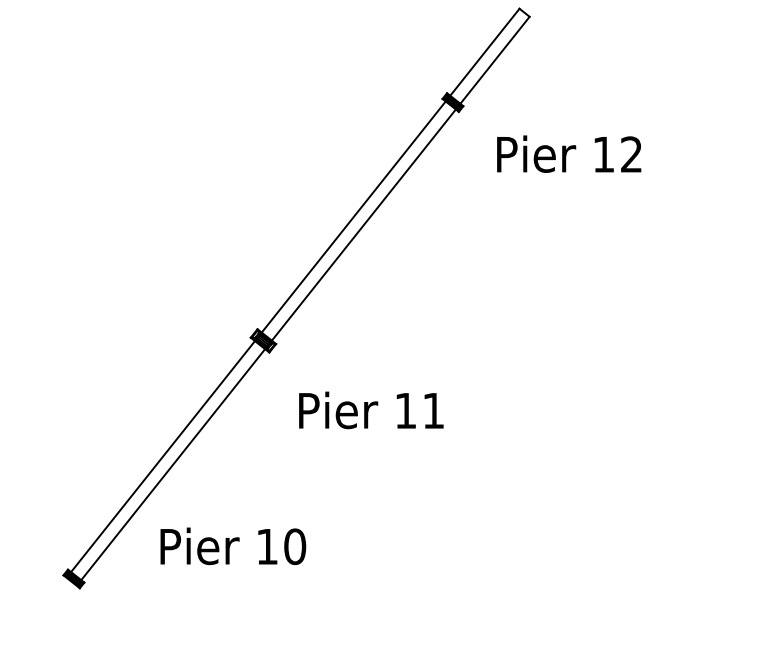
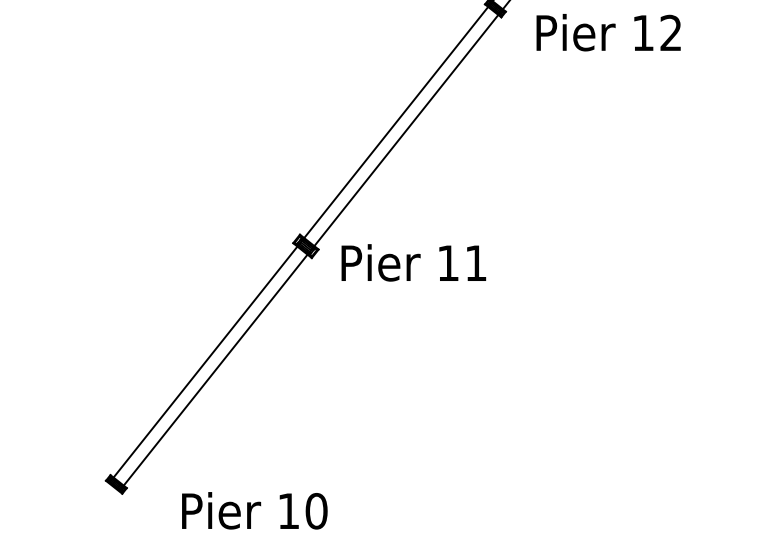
text: (569, 153) -> (608, 31), moved
text: (371, 410) -> (413, 262), moved
text: (233, 546) -> (254, 510), moved

